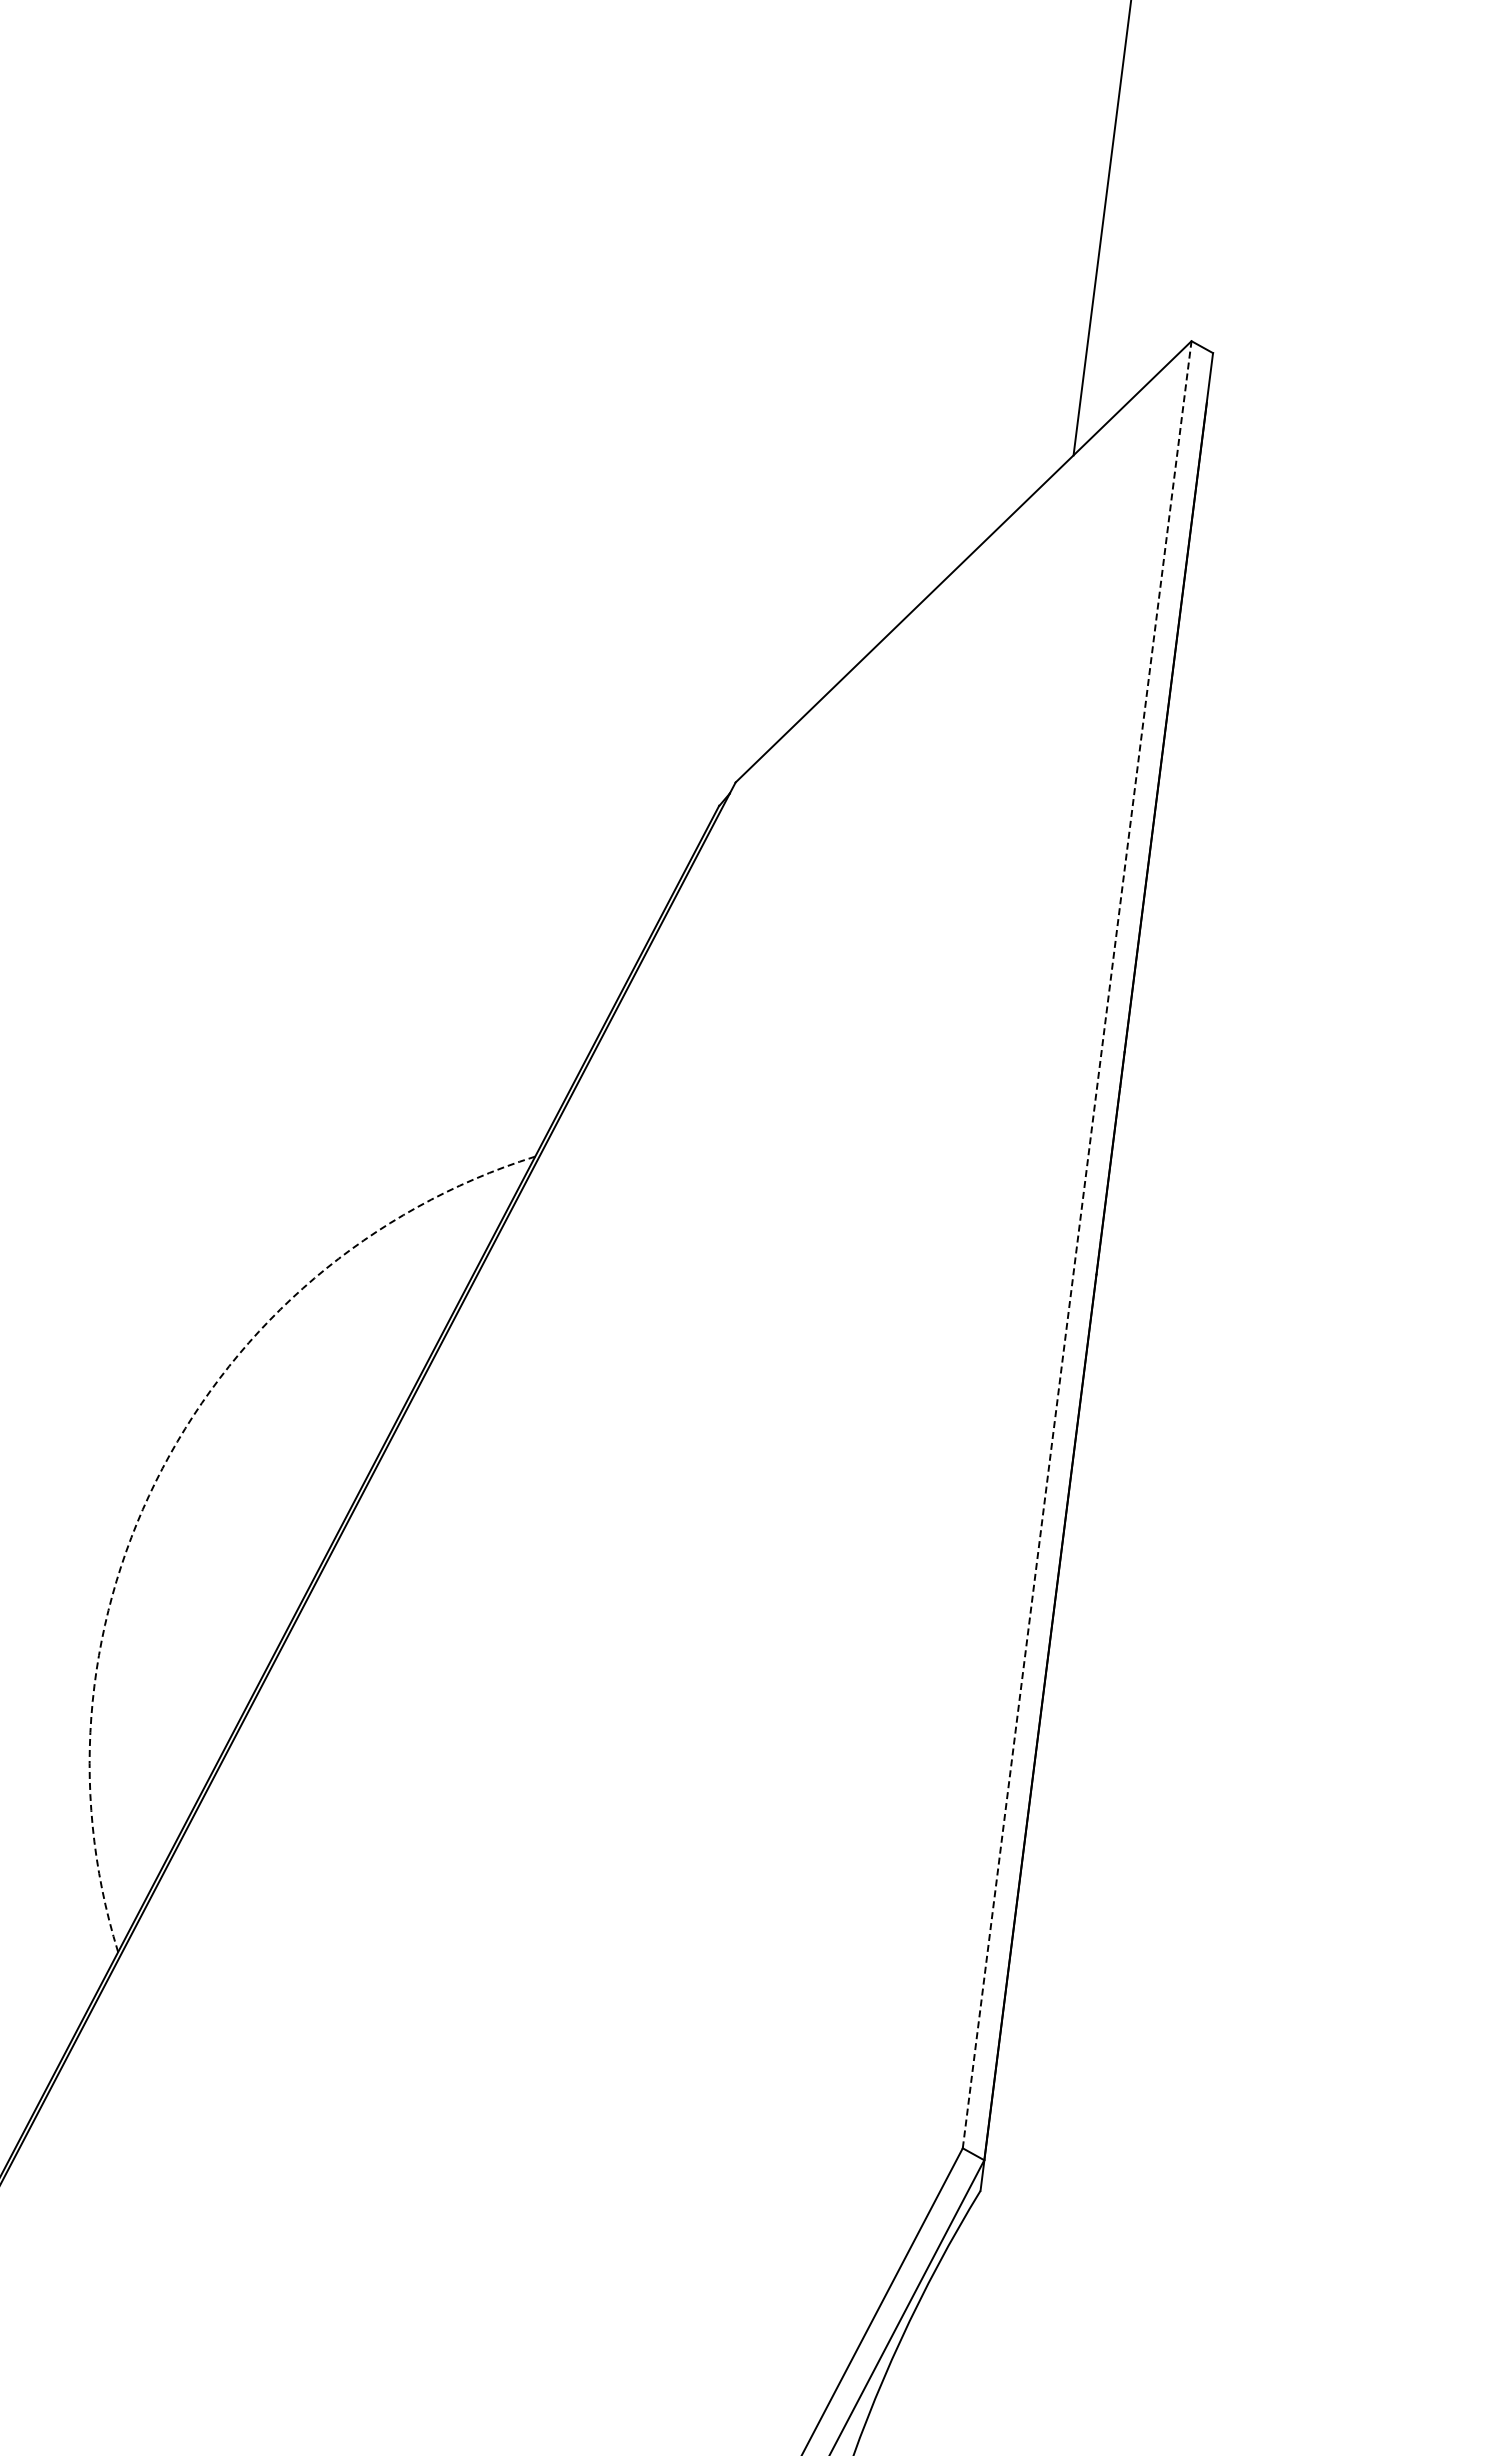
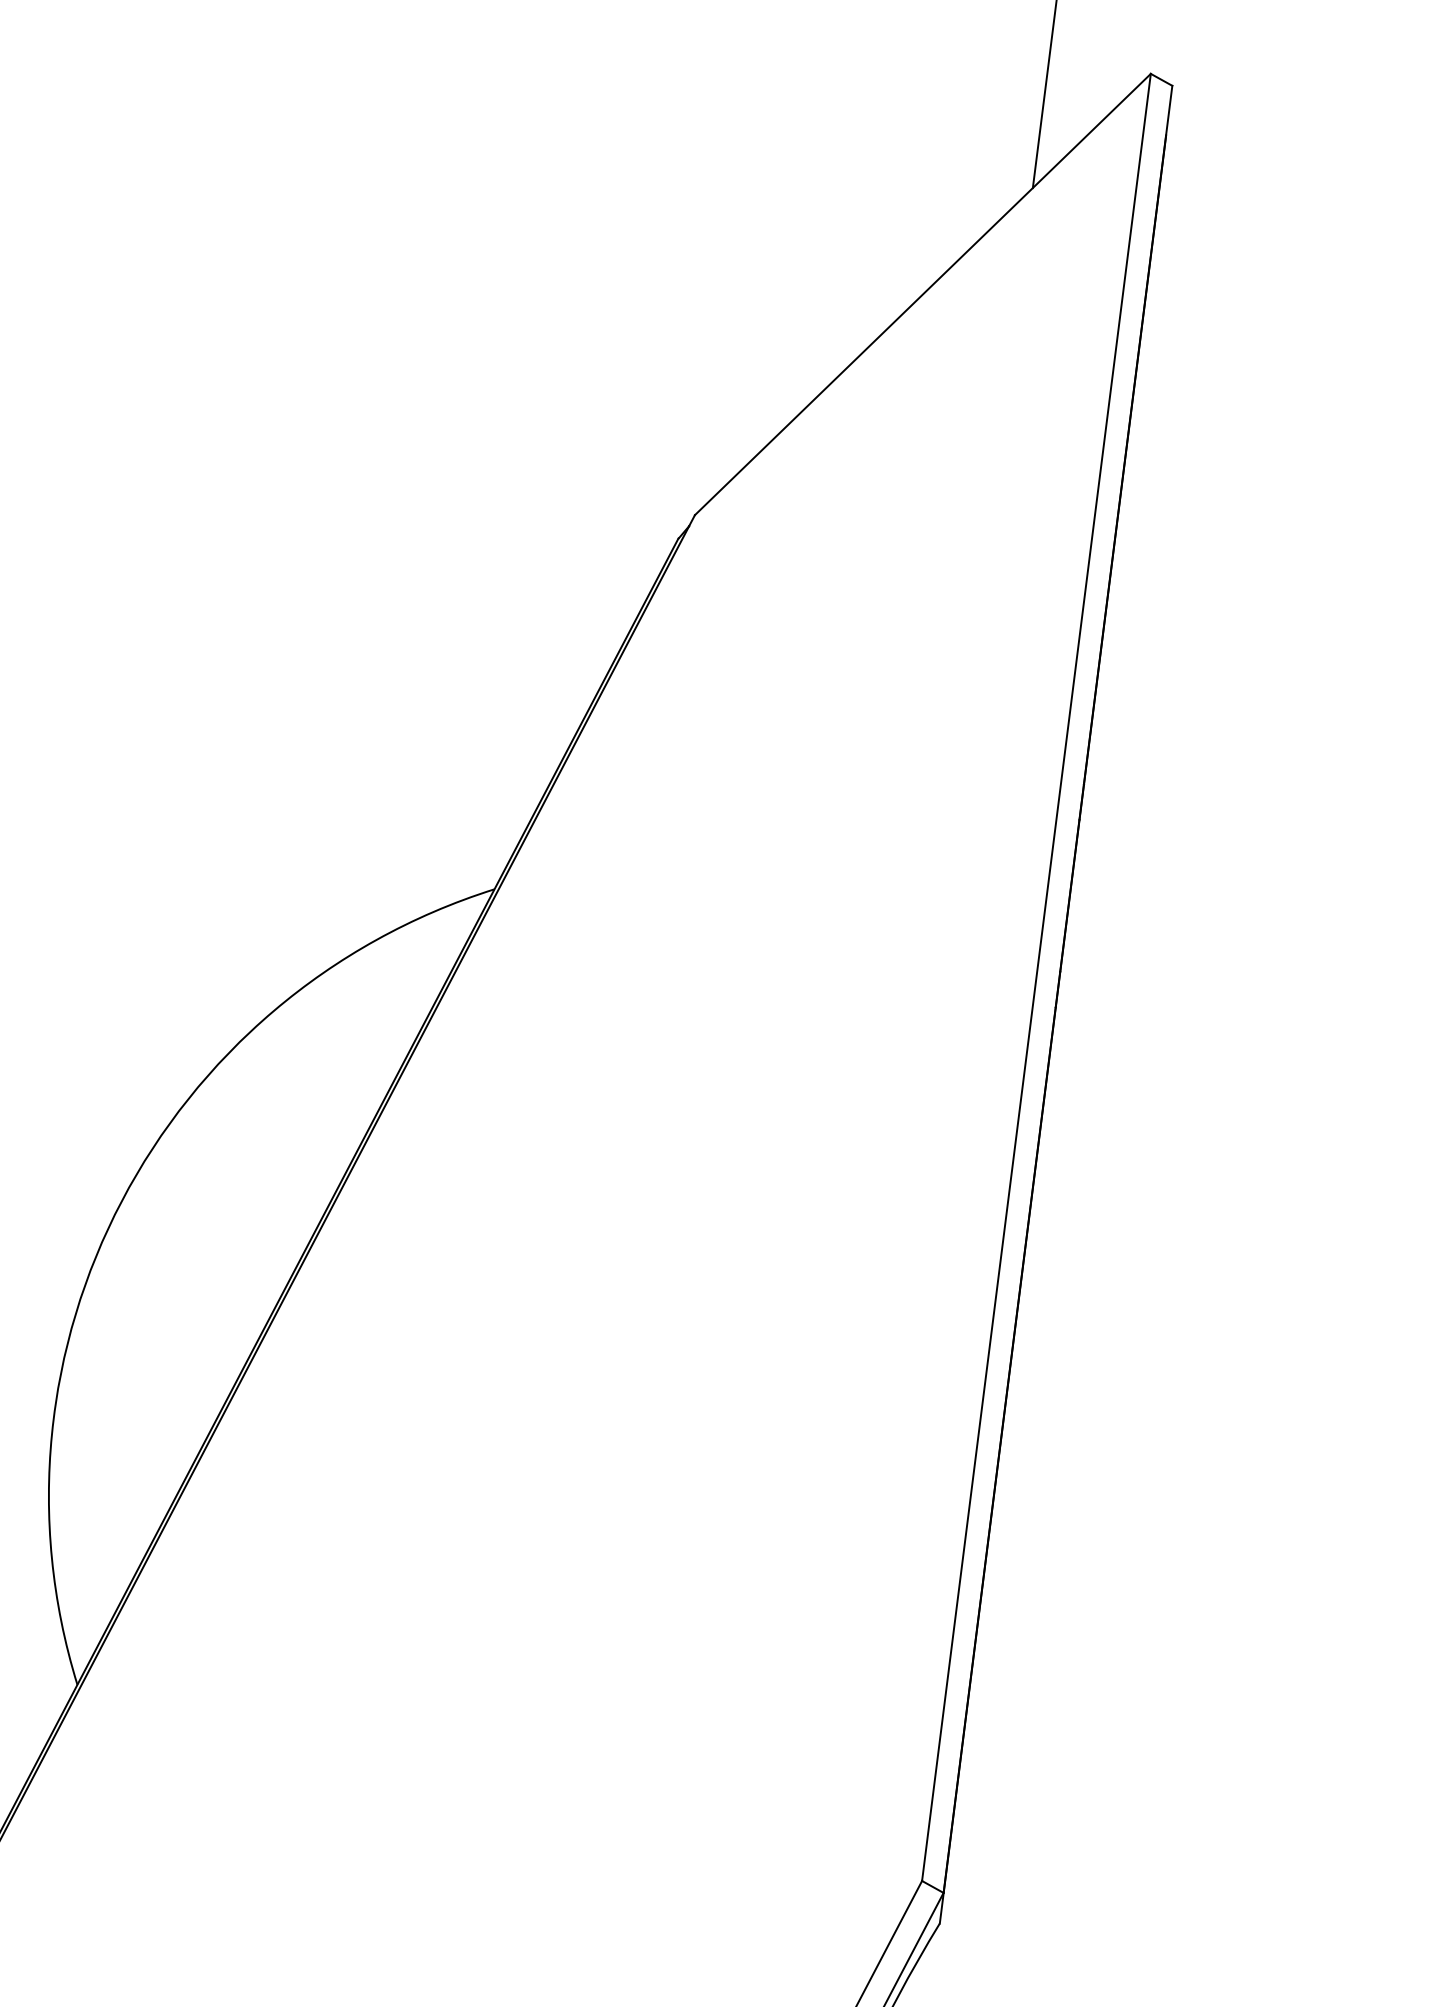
line: (1077, 1244) -> (1036, 977), dashed -> solid
arc: (162, 1468) -> (121, 1201), dashed -> solid

